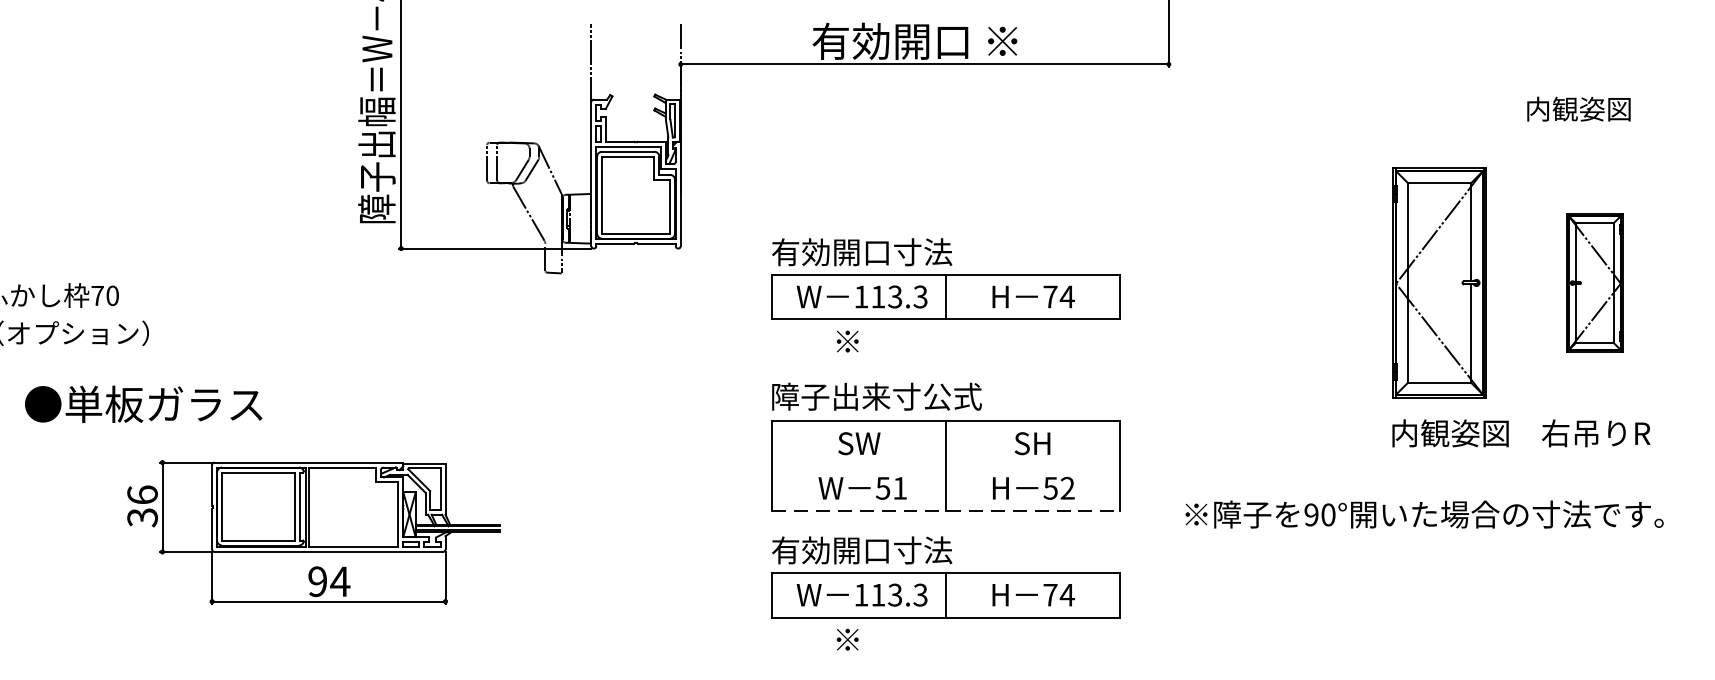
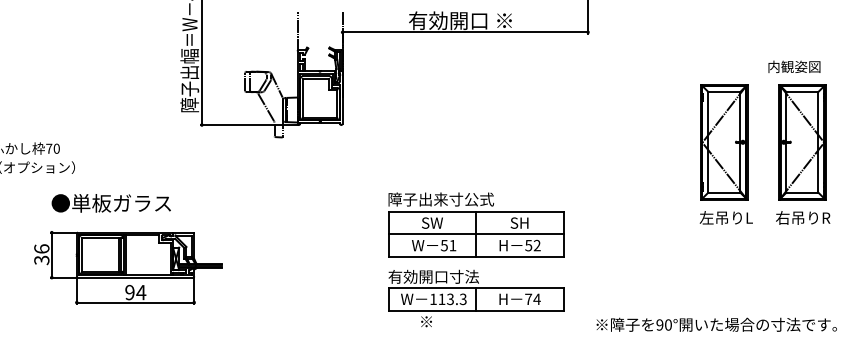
text: (1579, 108) -> (794, 66), moved
part: (1594, 283) -> (802, 142), size x1.67
part: (946, 295) -> (476, 148), removed
text: (141, 404) -> (110, 203), moved
text: (1449, 432) -> (729, 217), 内観姿図 -> 左吊りL
line: (944, 466) -> (475, 234), added
line: (946, 509) -> (476, 256), dashed -> solid
text: (1423, 513) -> (716, 324), moved
part: (314, 531) -> (128, 267), moved

